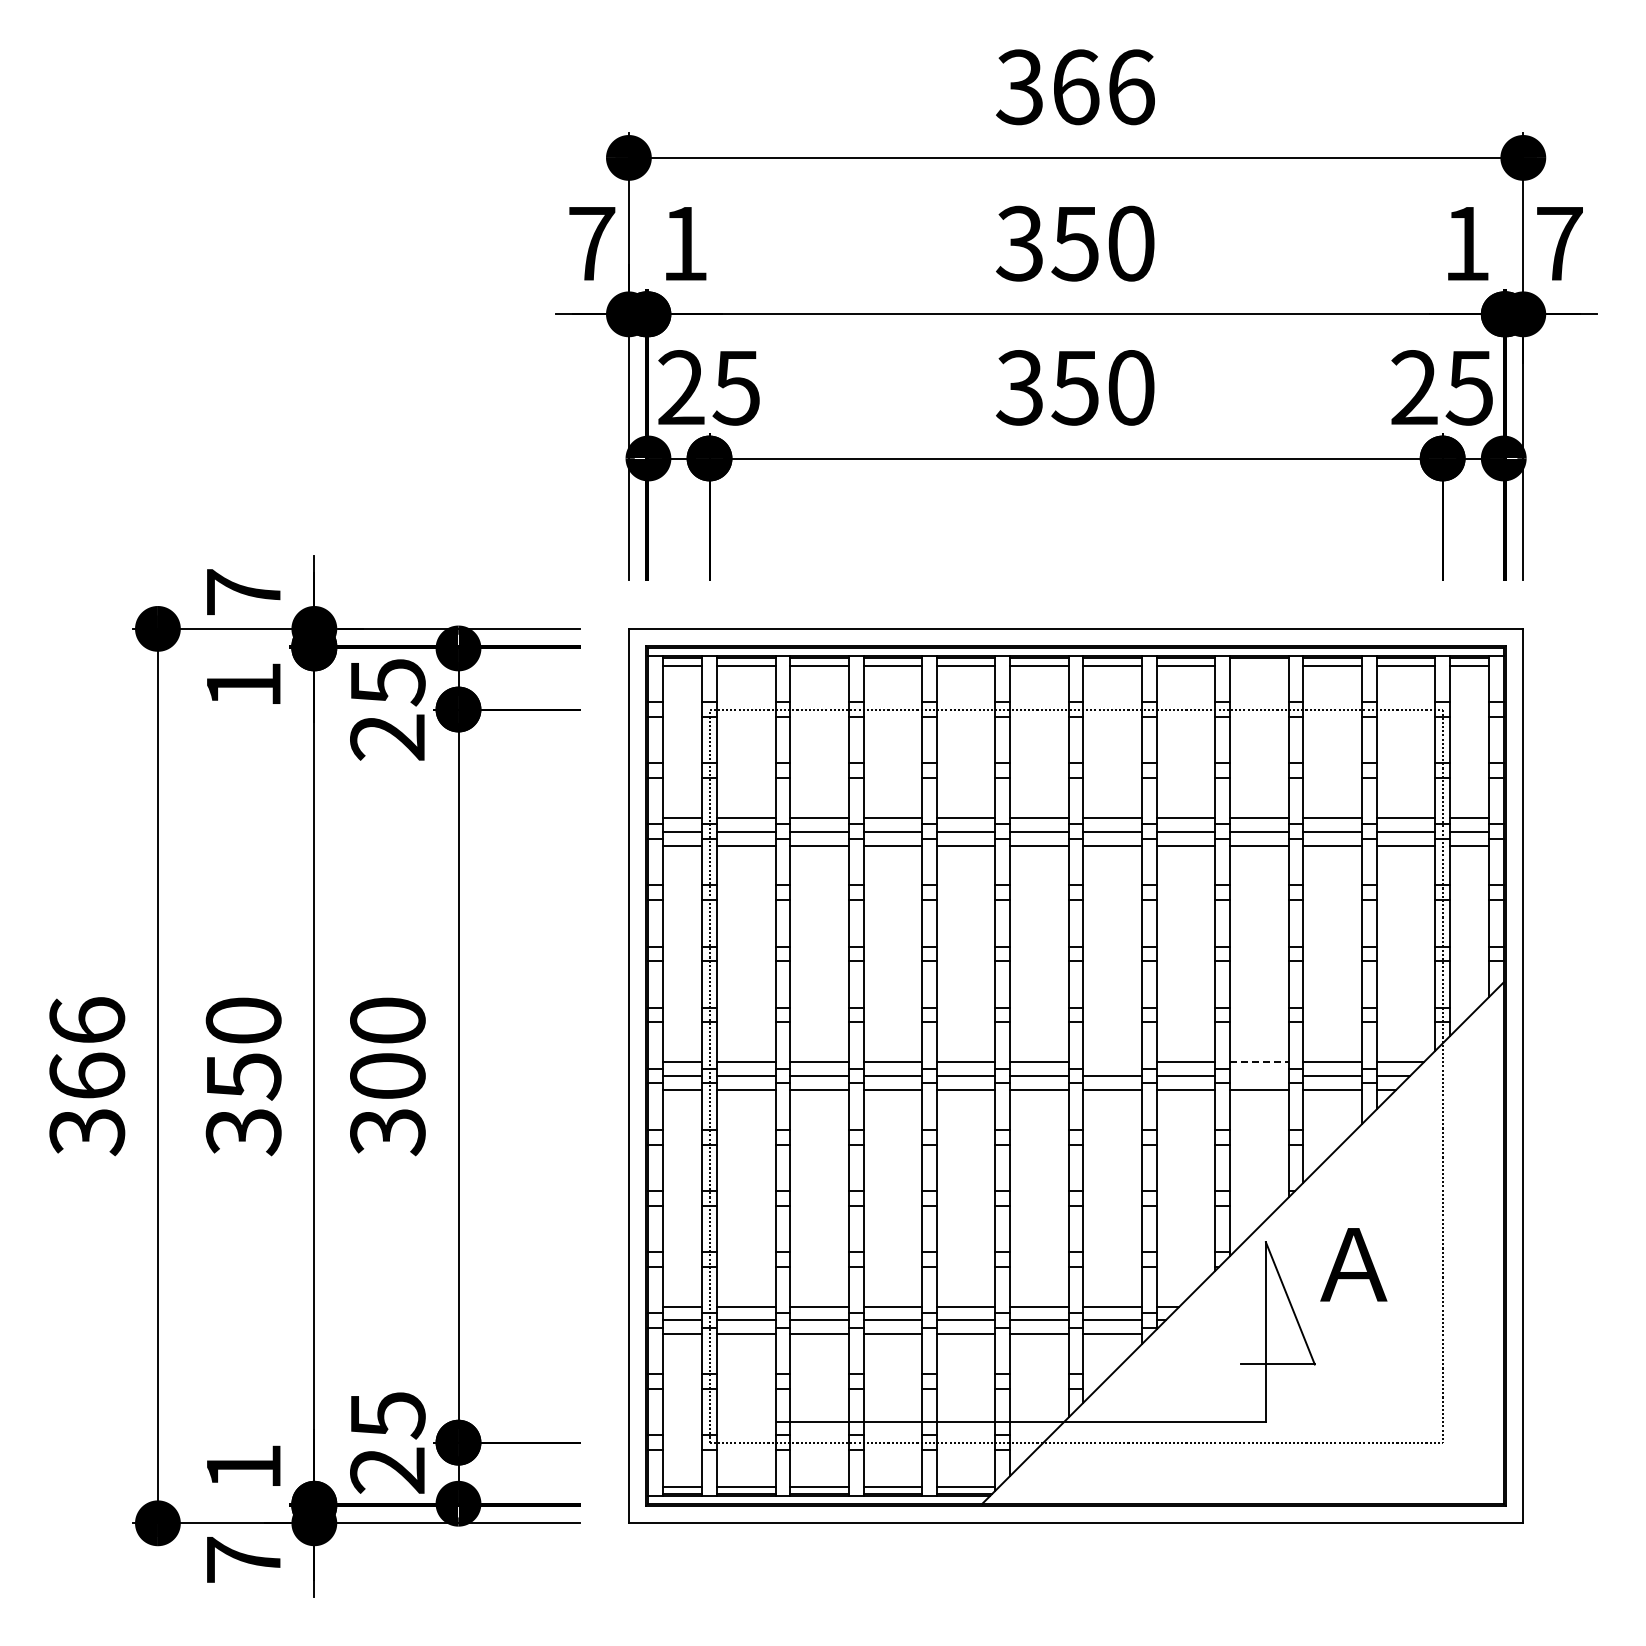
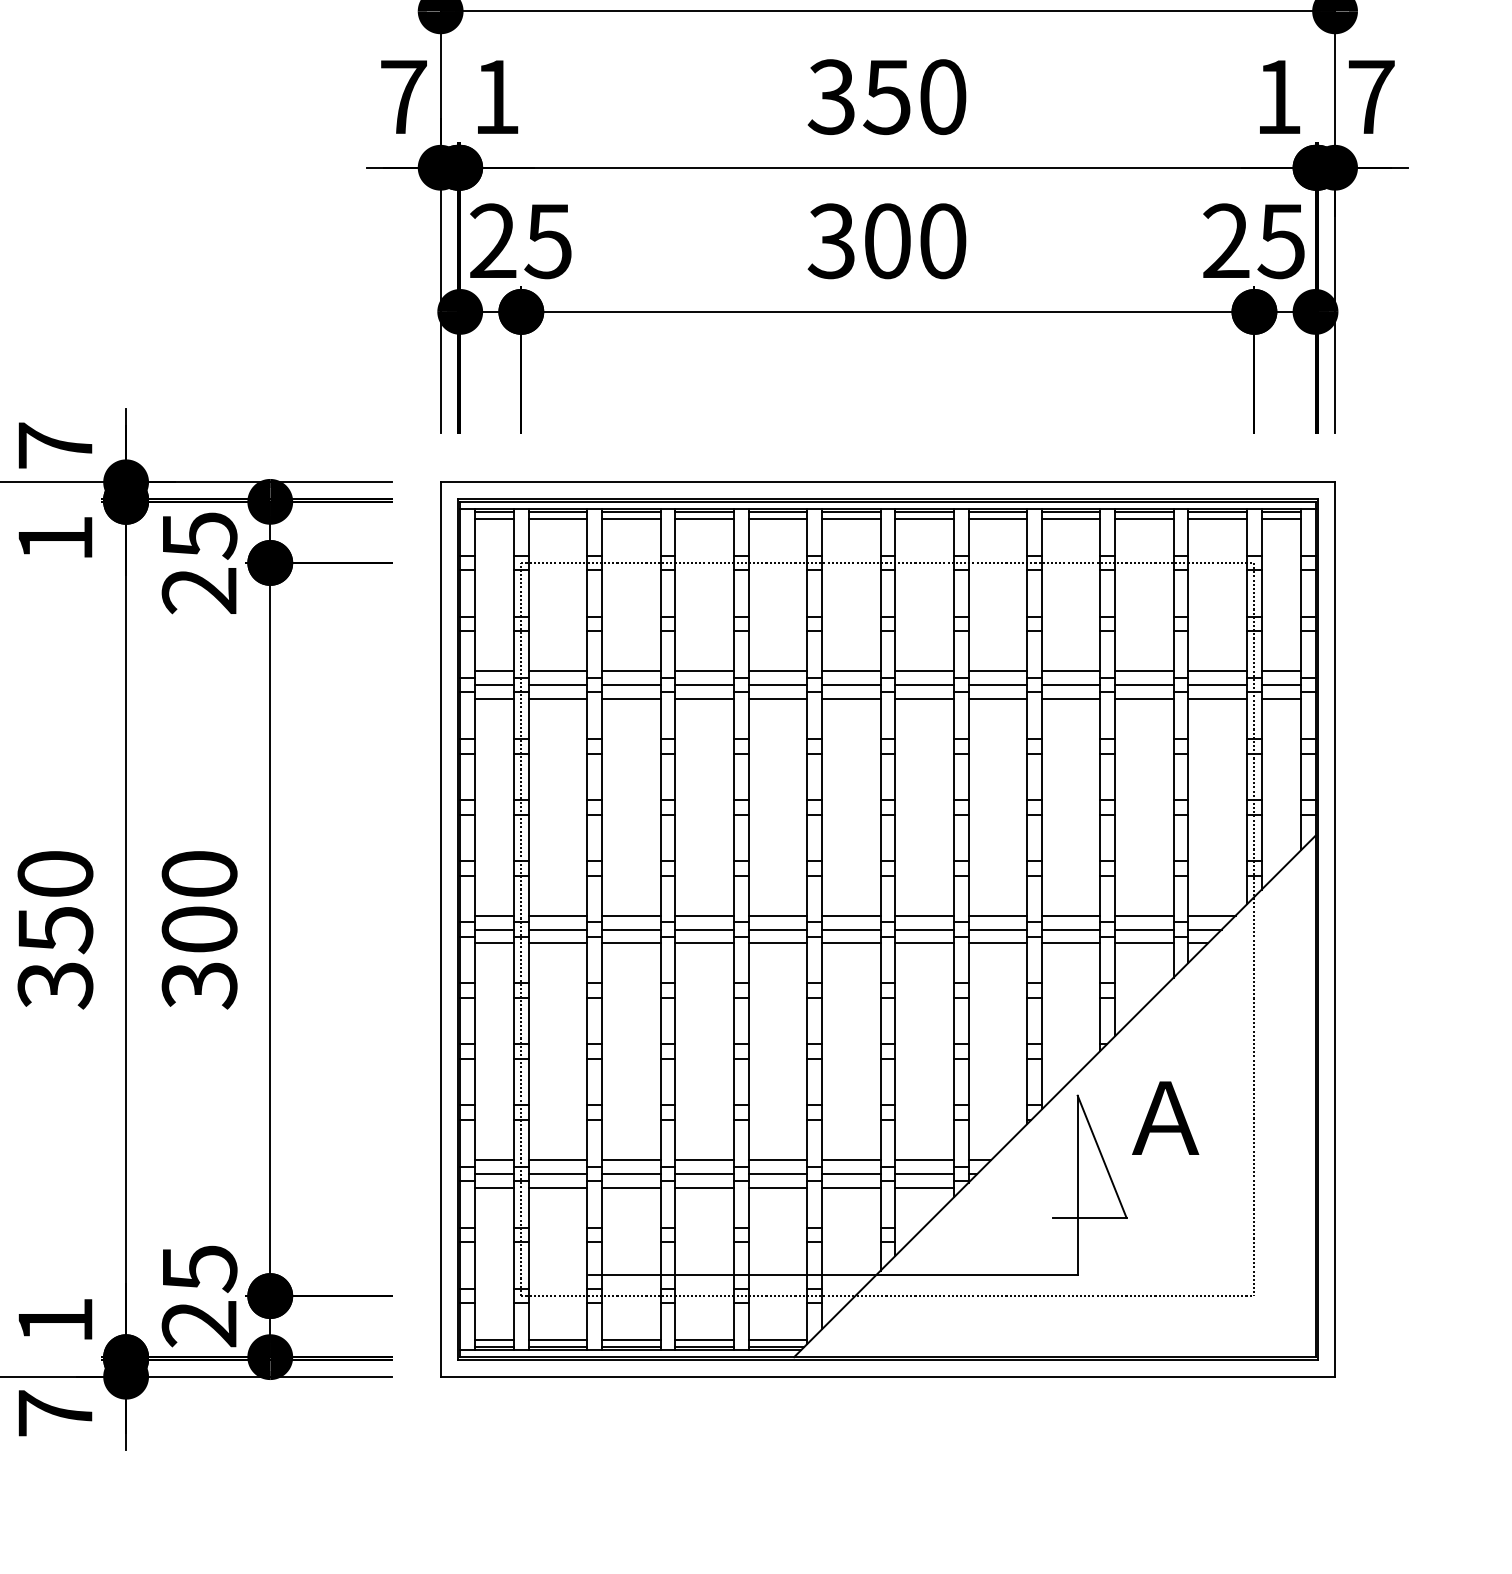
text: (1074, 387) -> (886, 240), 350 -> 300
line: (1259, 665) -> (1071, 518), added
line: (1112, 1062) -> (924, 915), added
line: (1259, 1062) -> (1071, 915), dashed -> solid
line: (1259, 1076) -> (1071, 929), added

